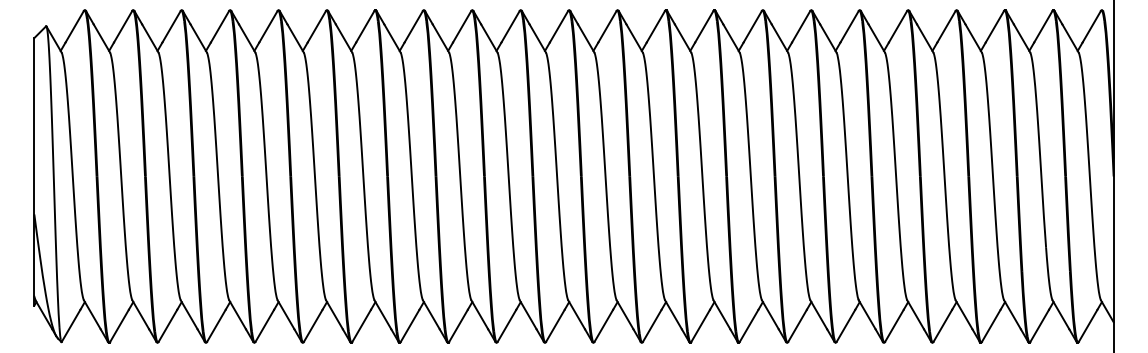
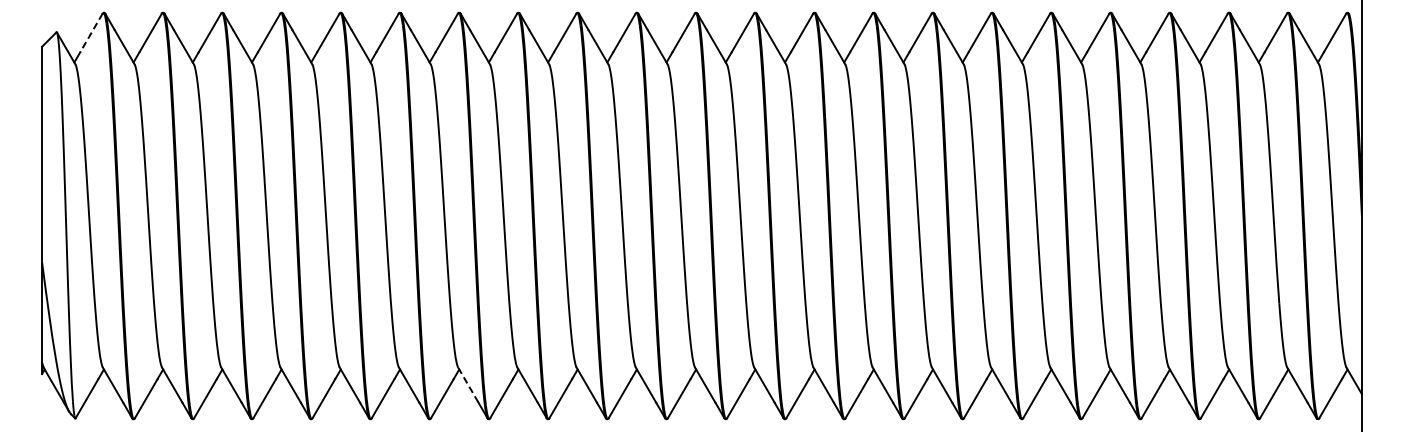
line: (74, 27) -> (91, 33), solid -> dashed
line: (383, 315) -> (468, 385), solid -> dashed

